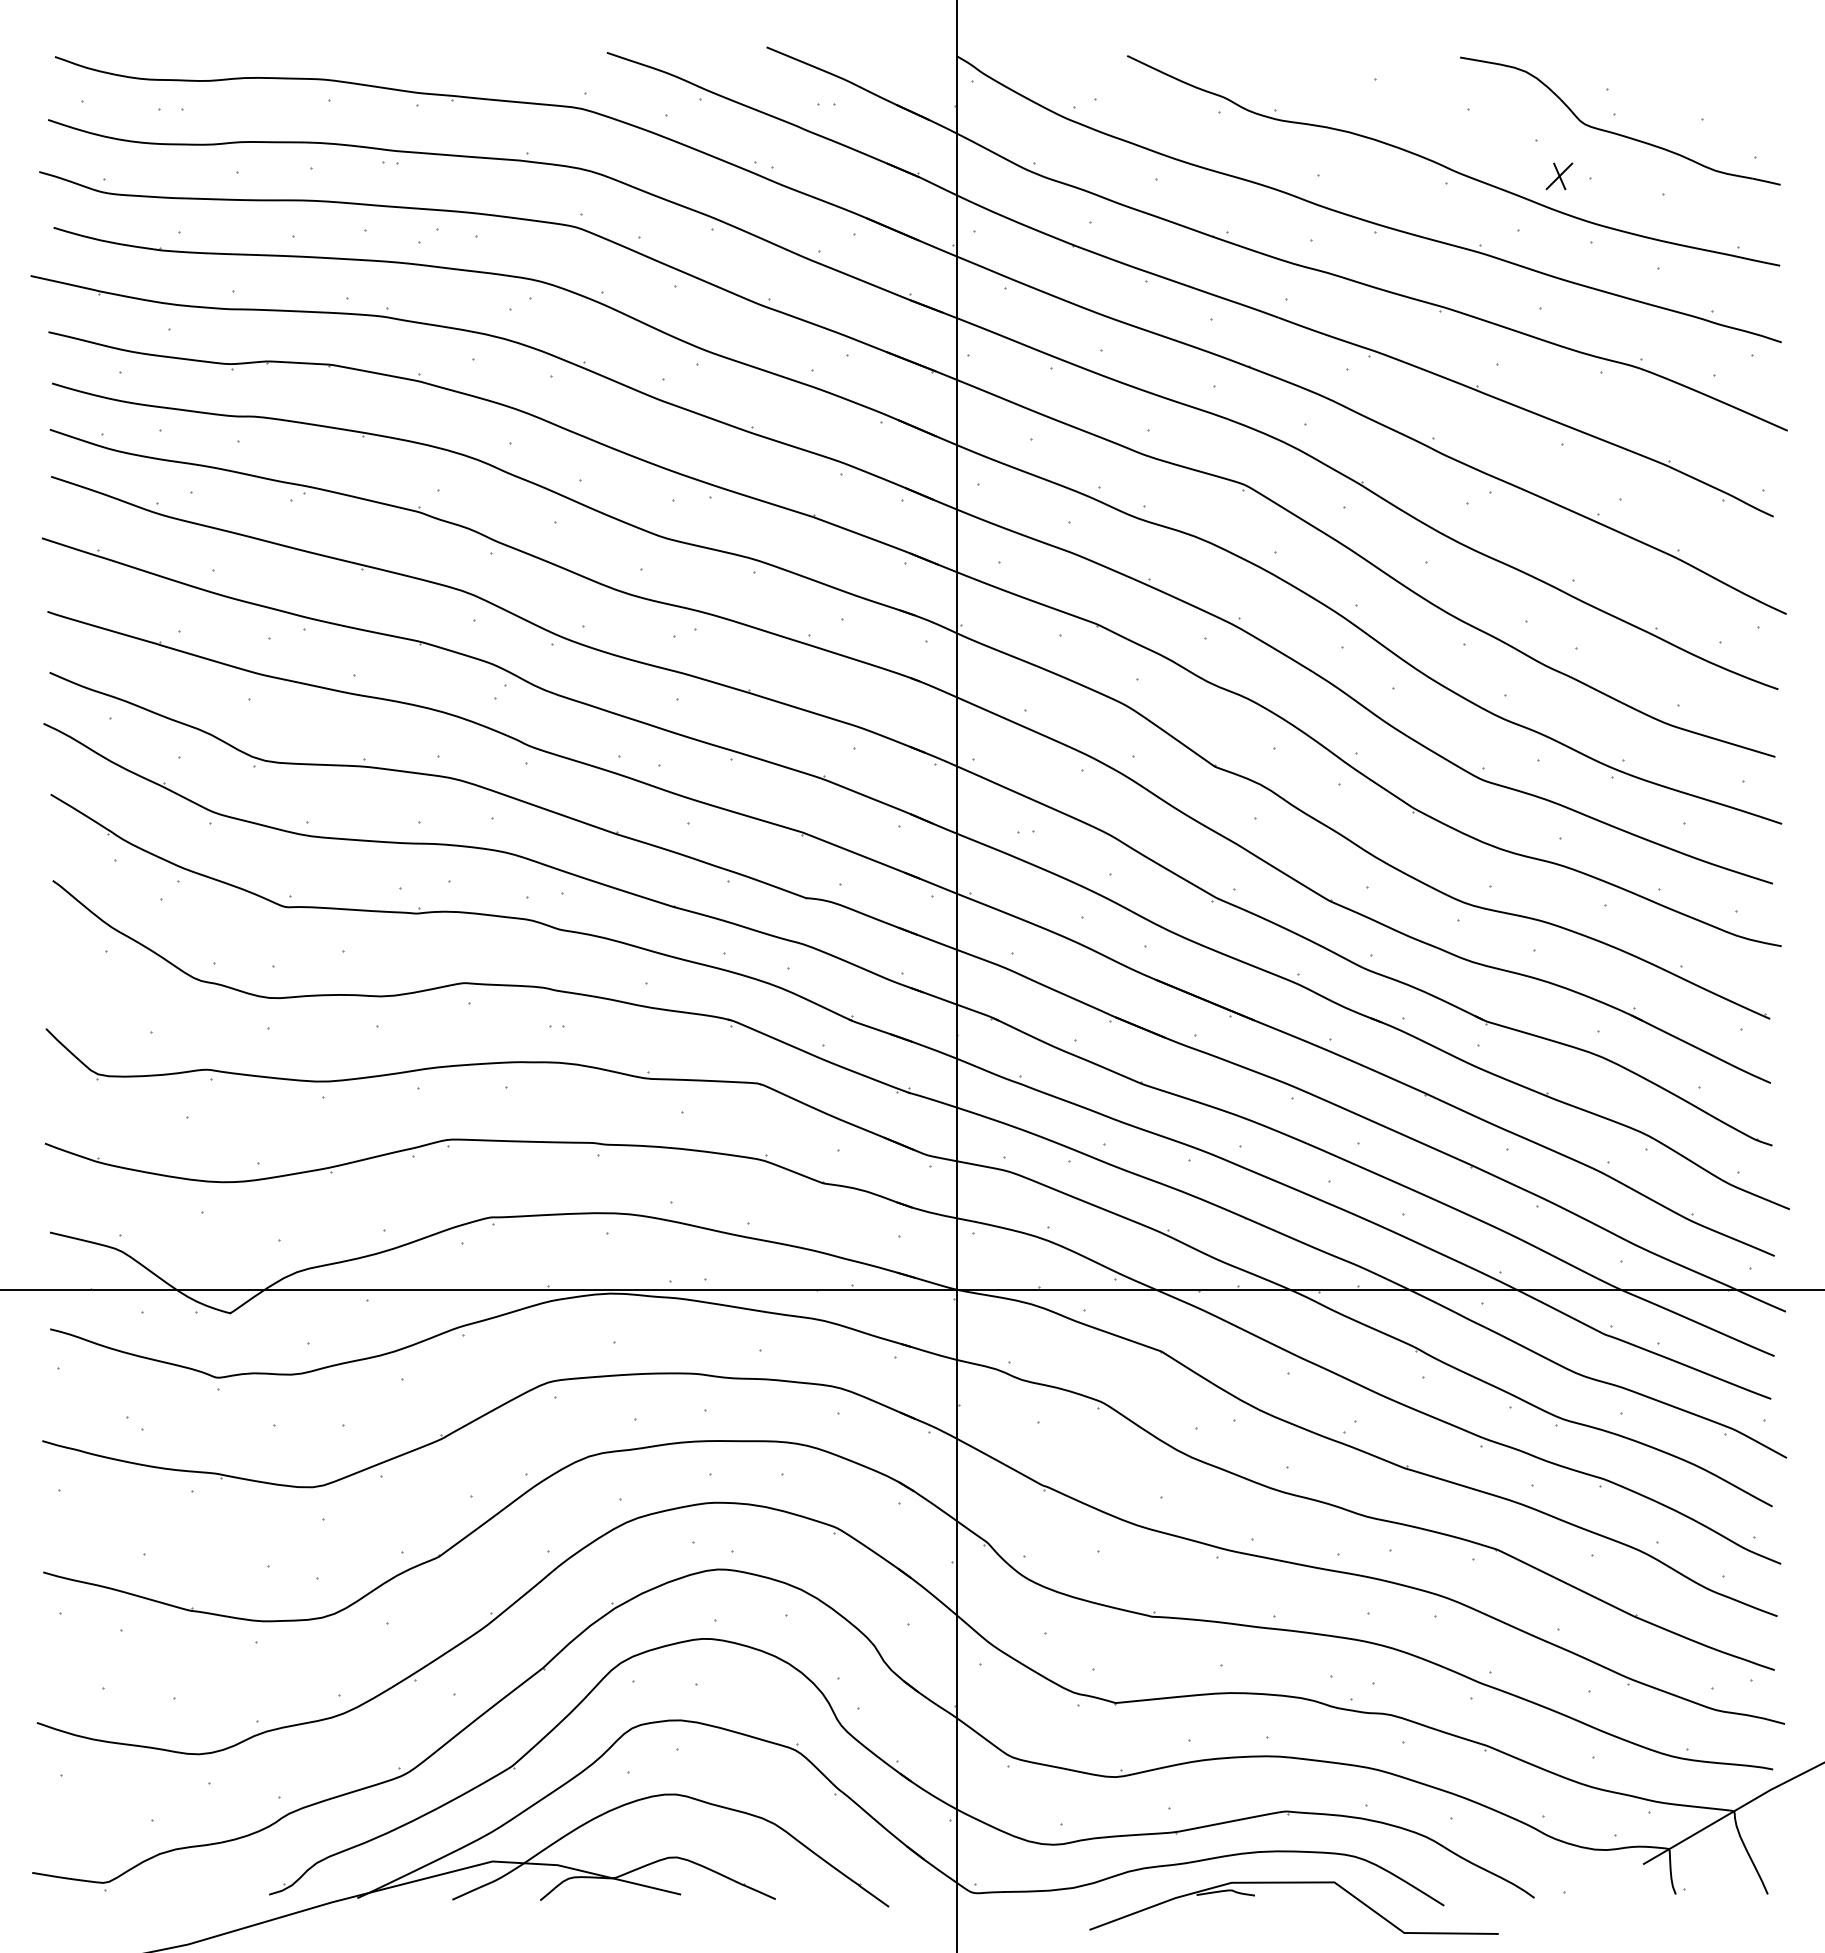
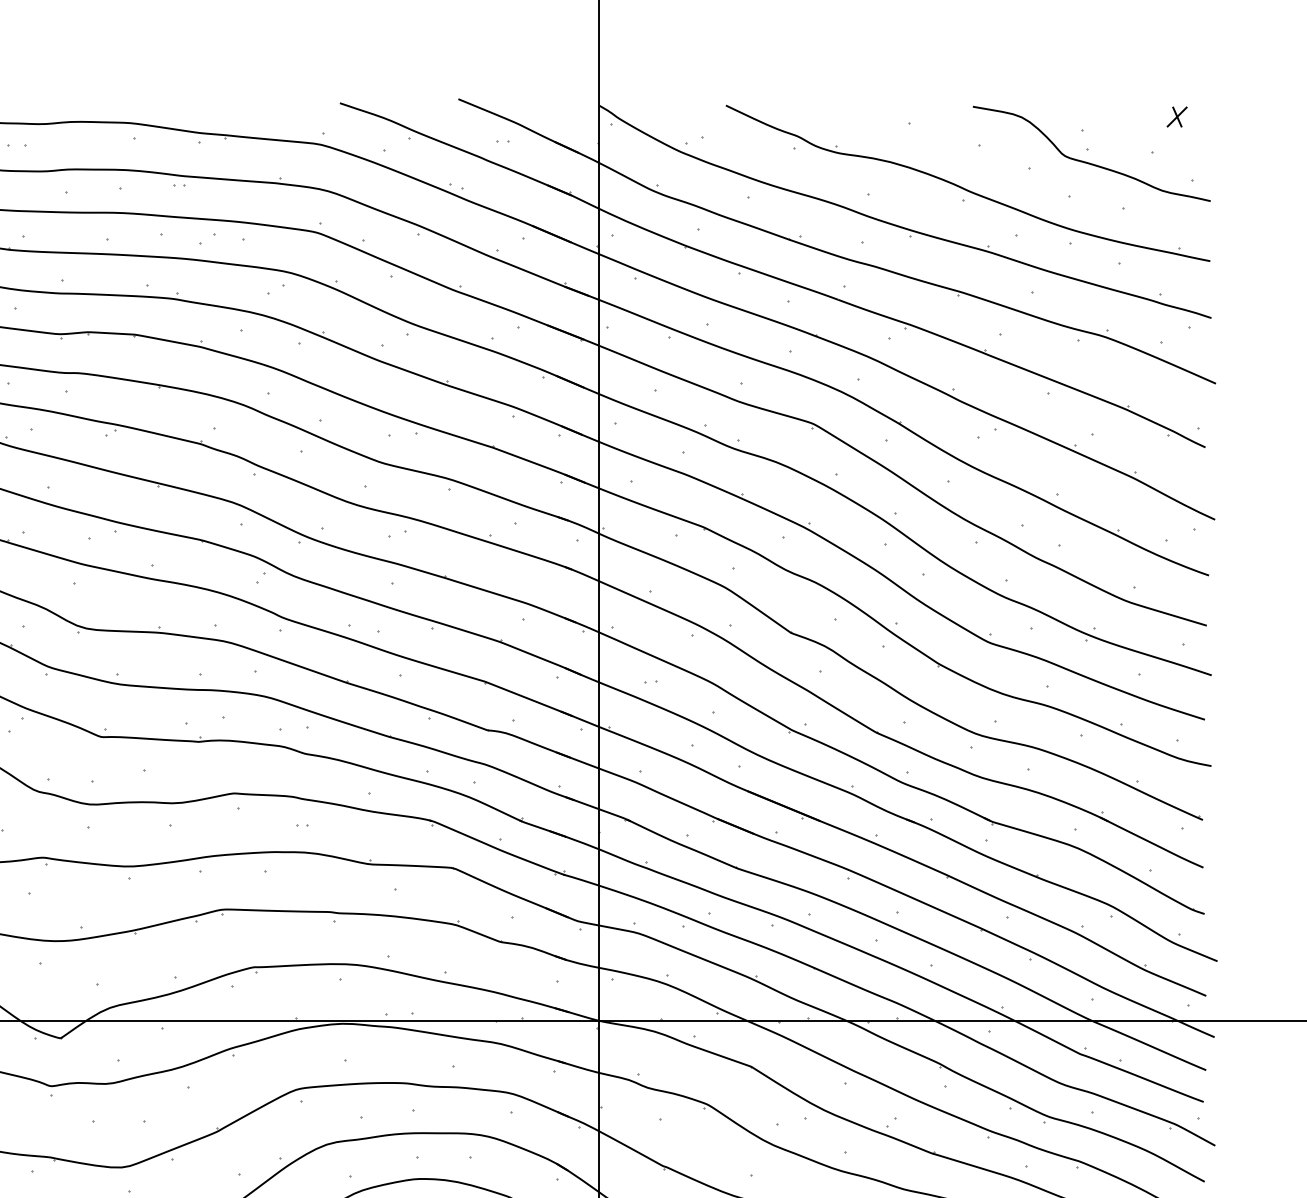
part: (1559, 176) -> (1177, 117), moved

